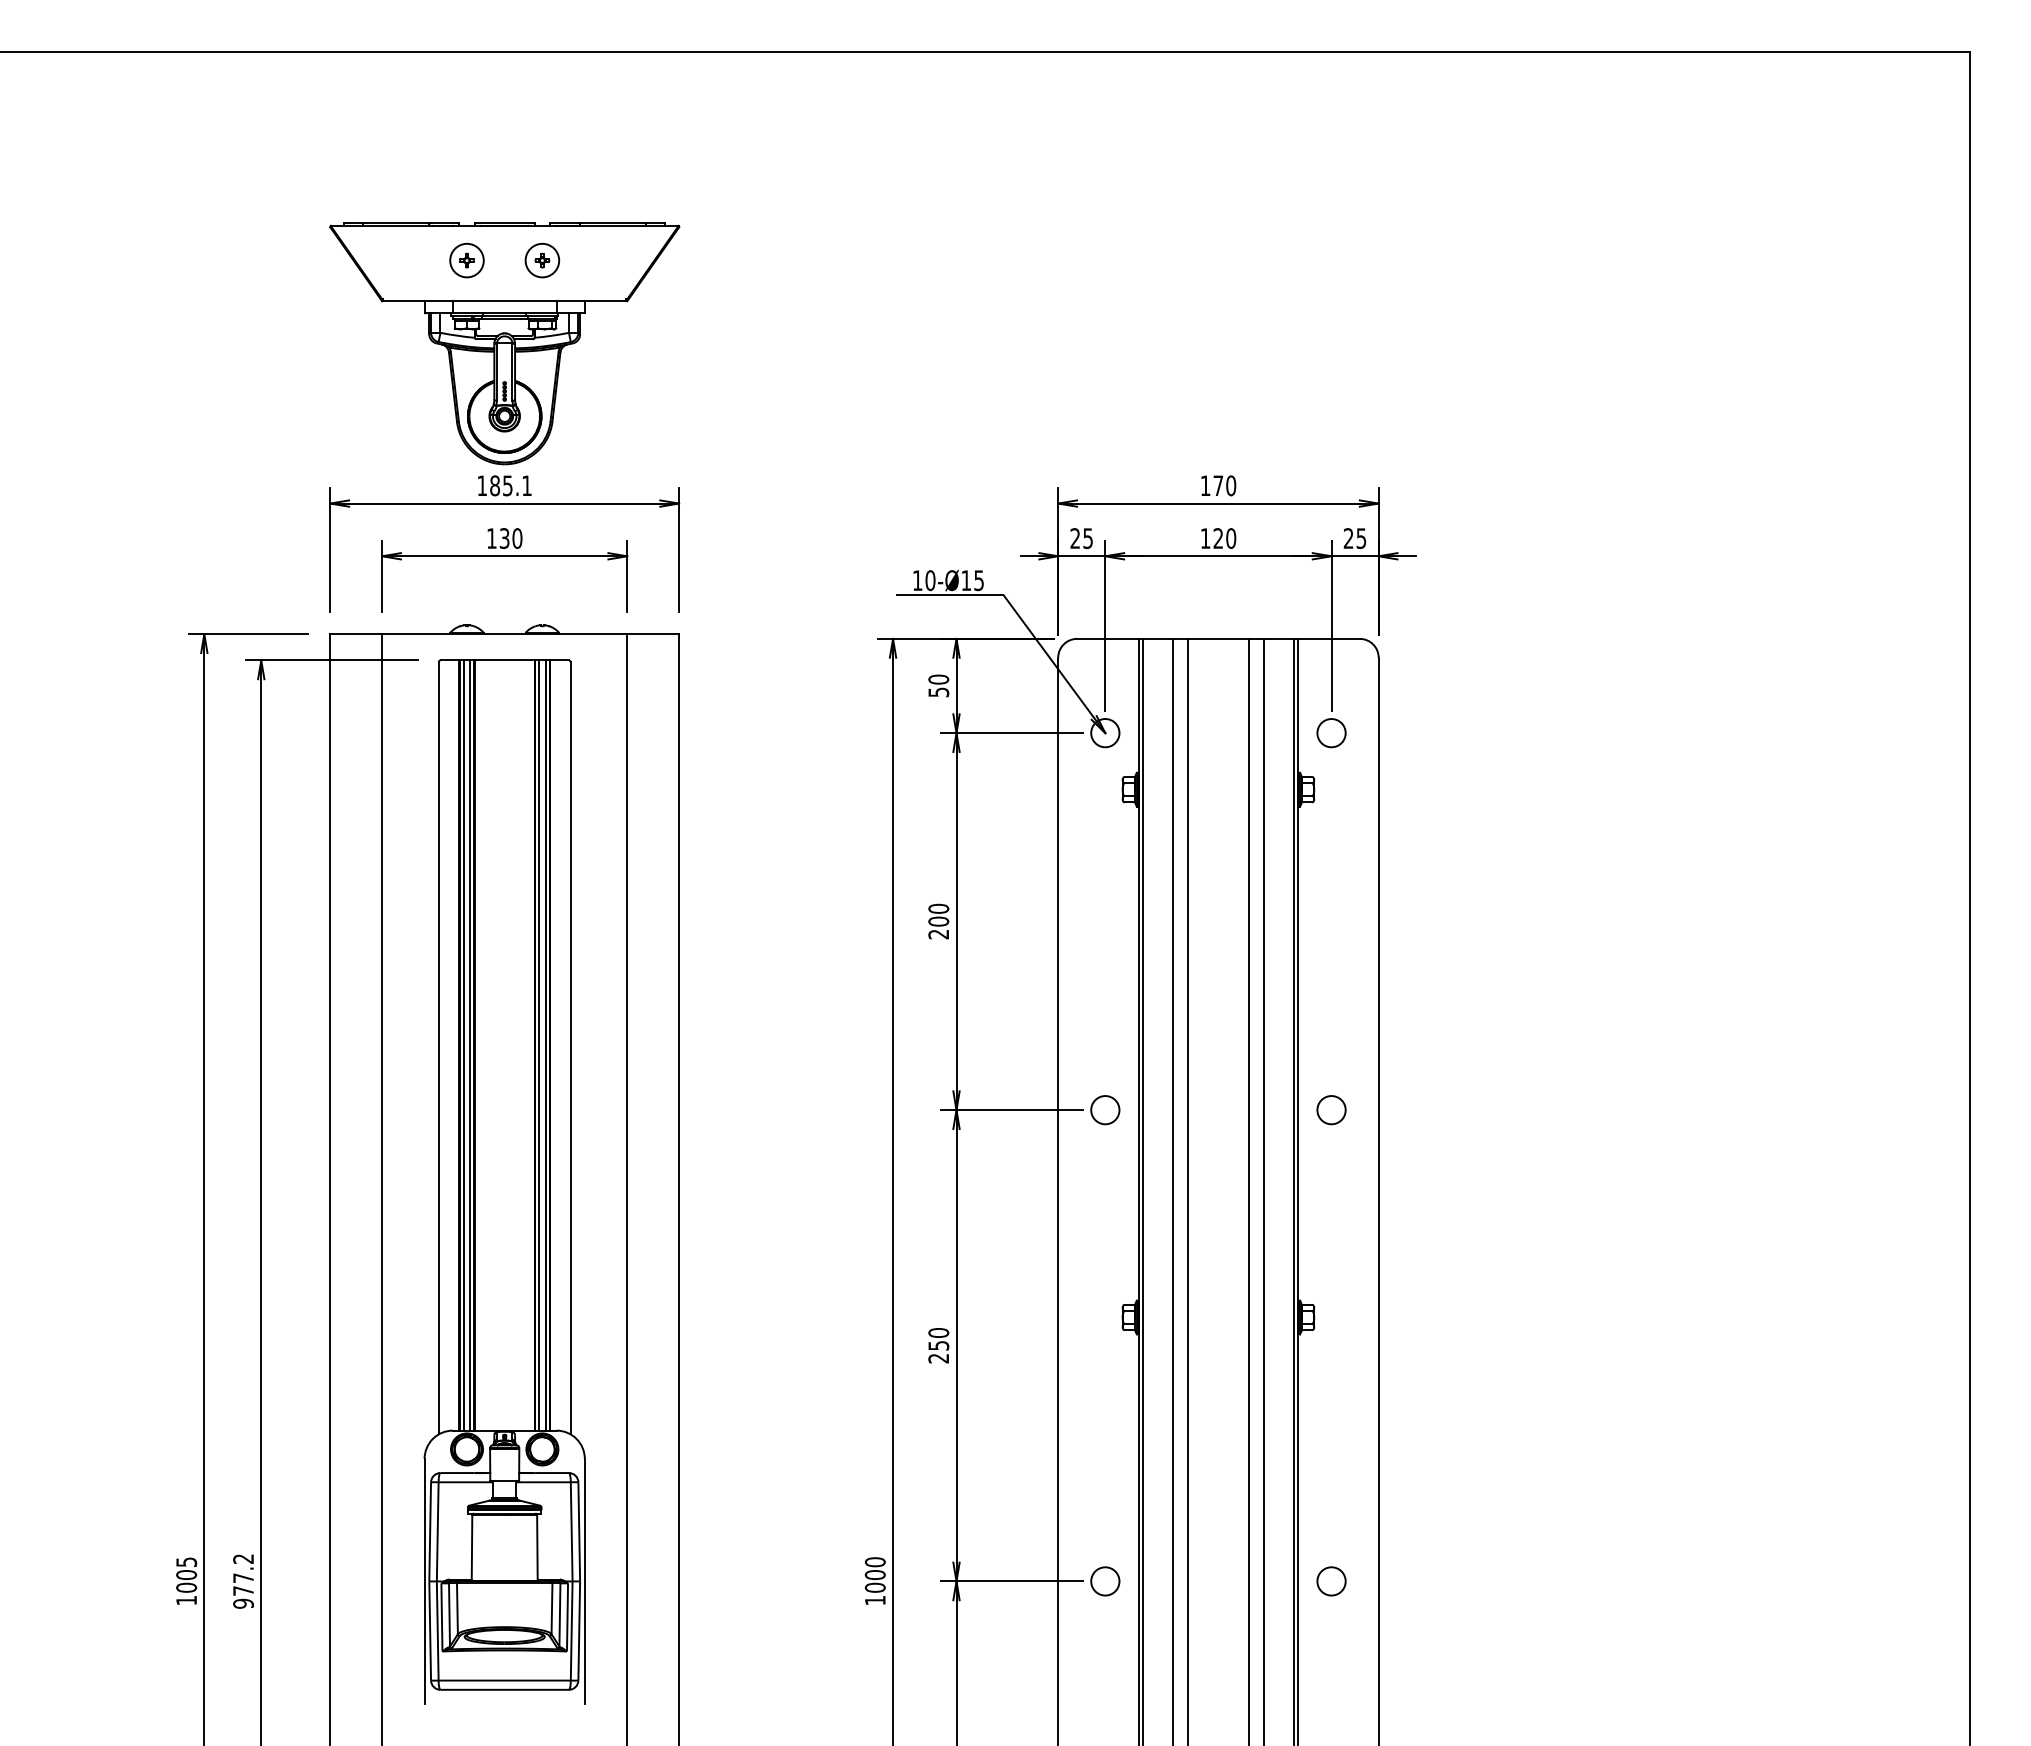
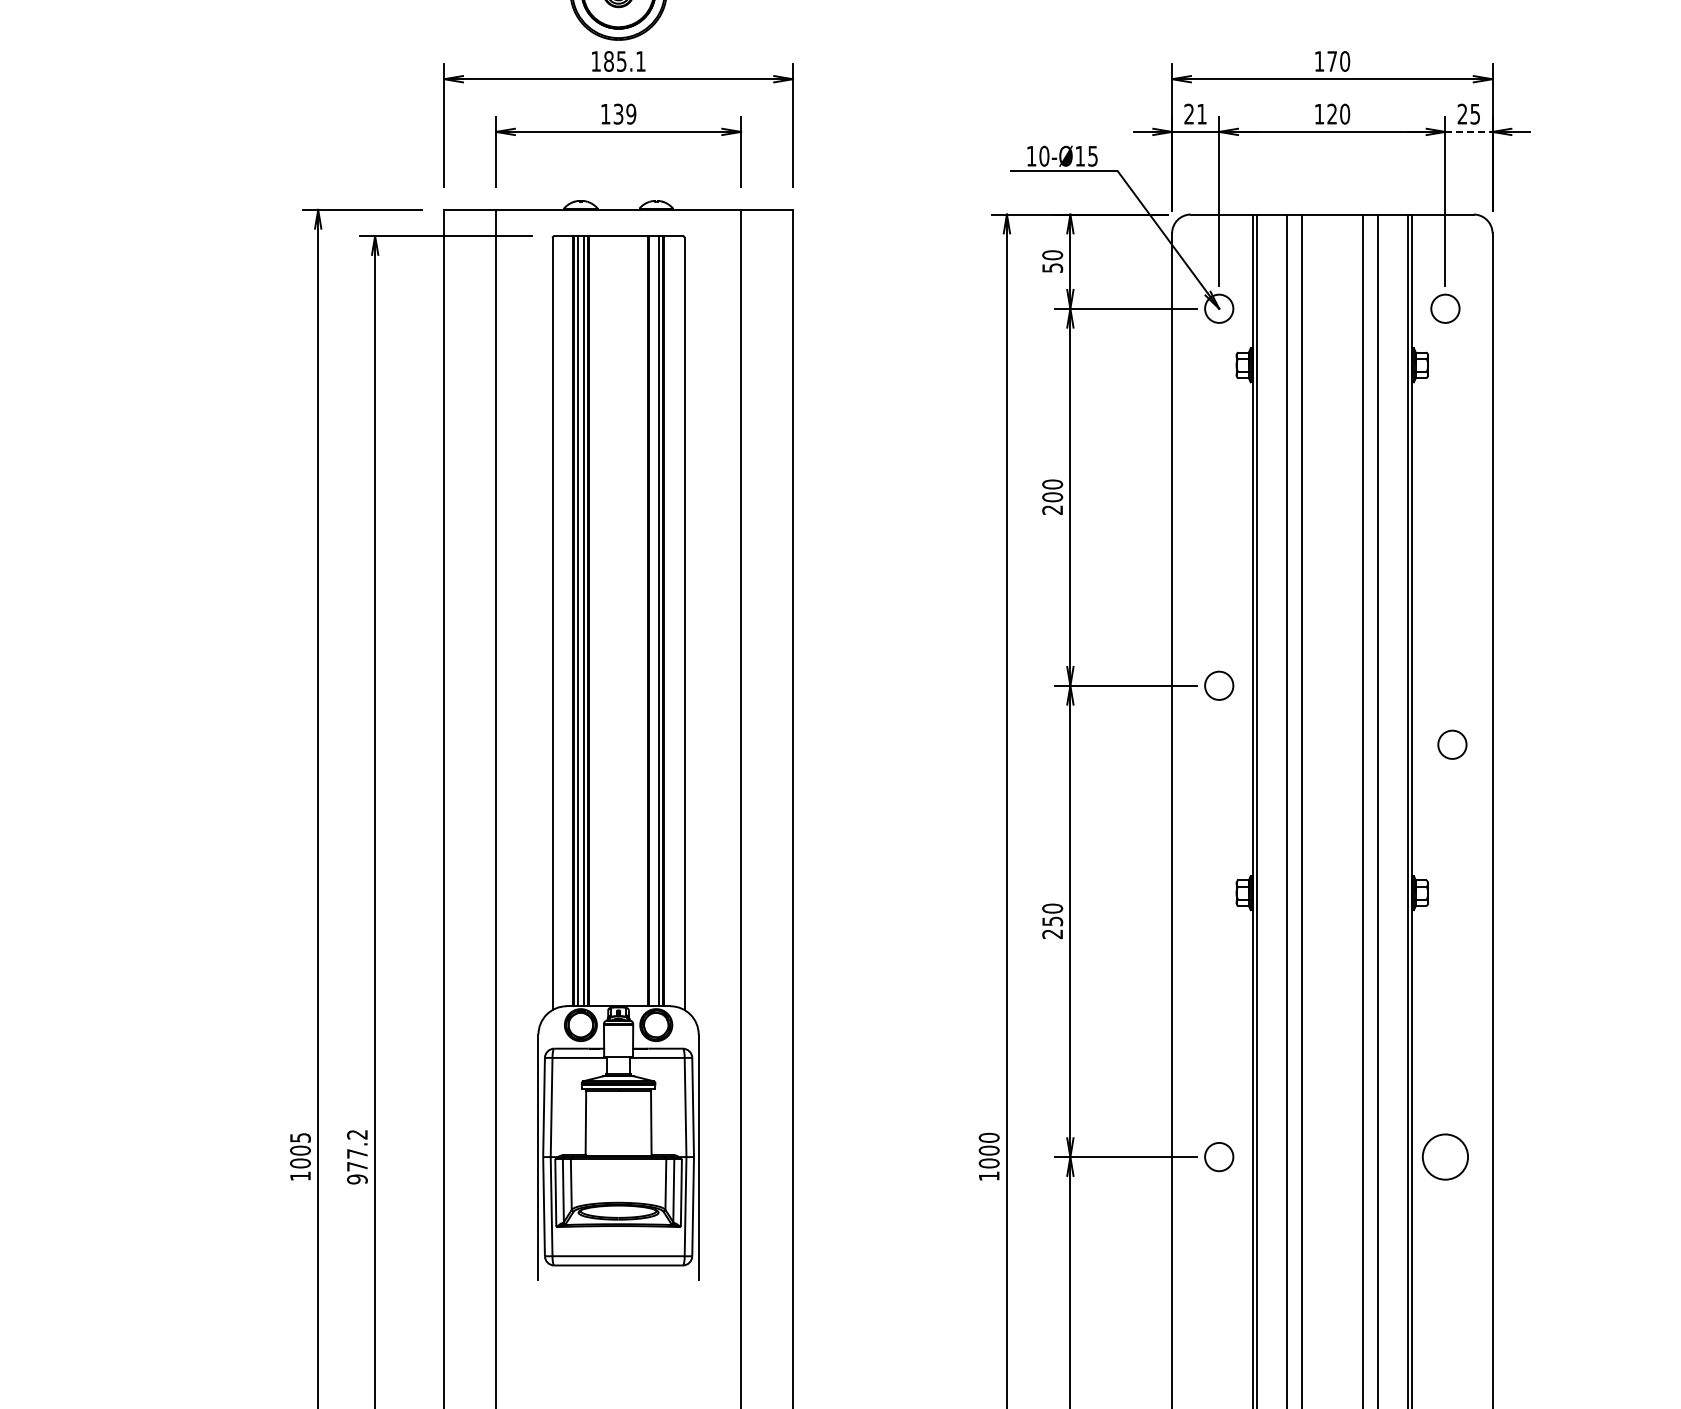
text: (517, 538) -> (631, 114), 130 -> 139
text: (1087, 538) -> (1201, 114), 25 -> 21
line: (1355, 556) -> (1469, 132), solid -> dashed
line: (539, 1045) -> (653, 621), removed
circle: (1331, 1110) -> (1452, 745), moved
circle: (1331, 1581) -> (1445, 1157), size x1.6

